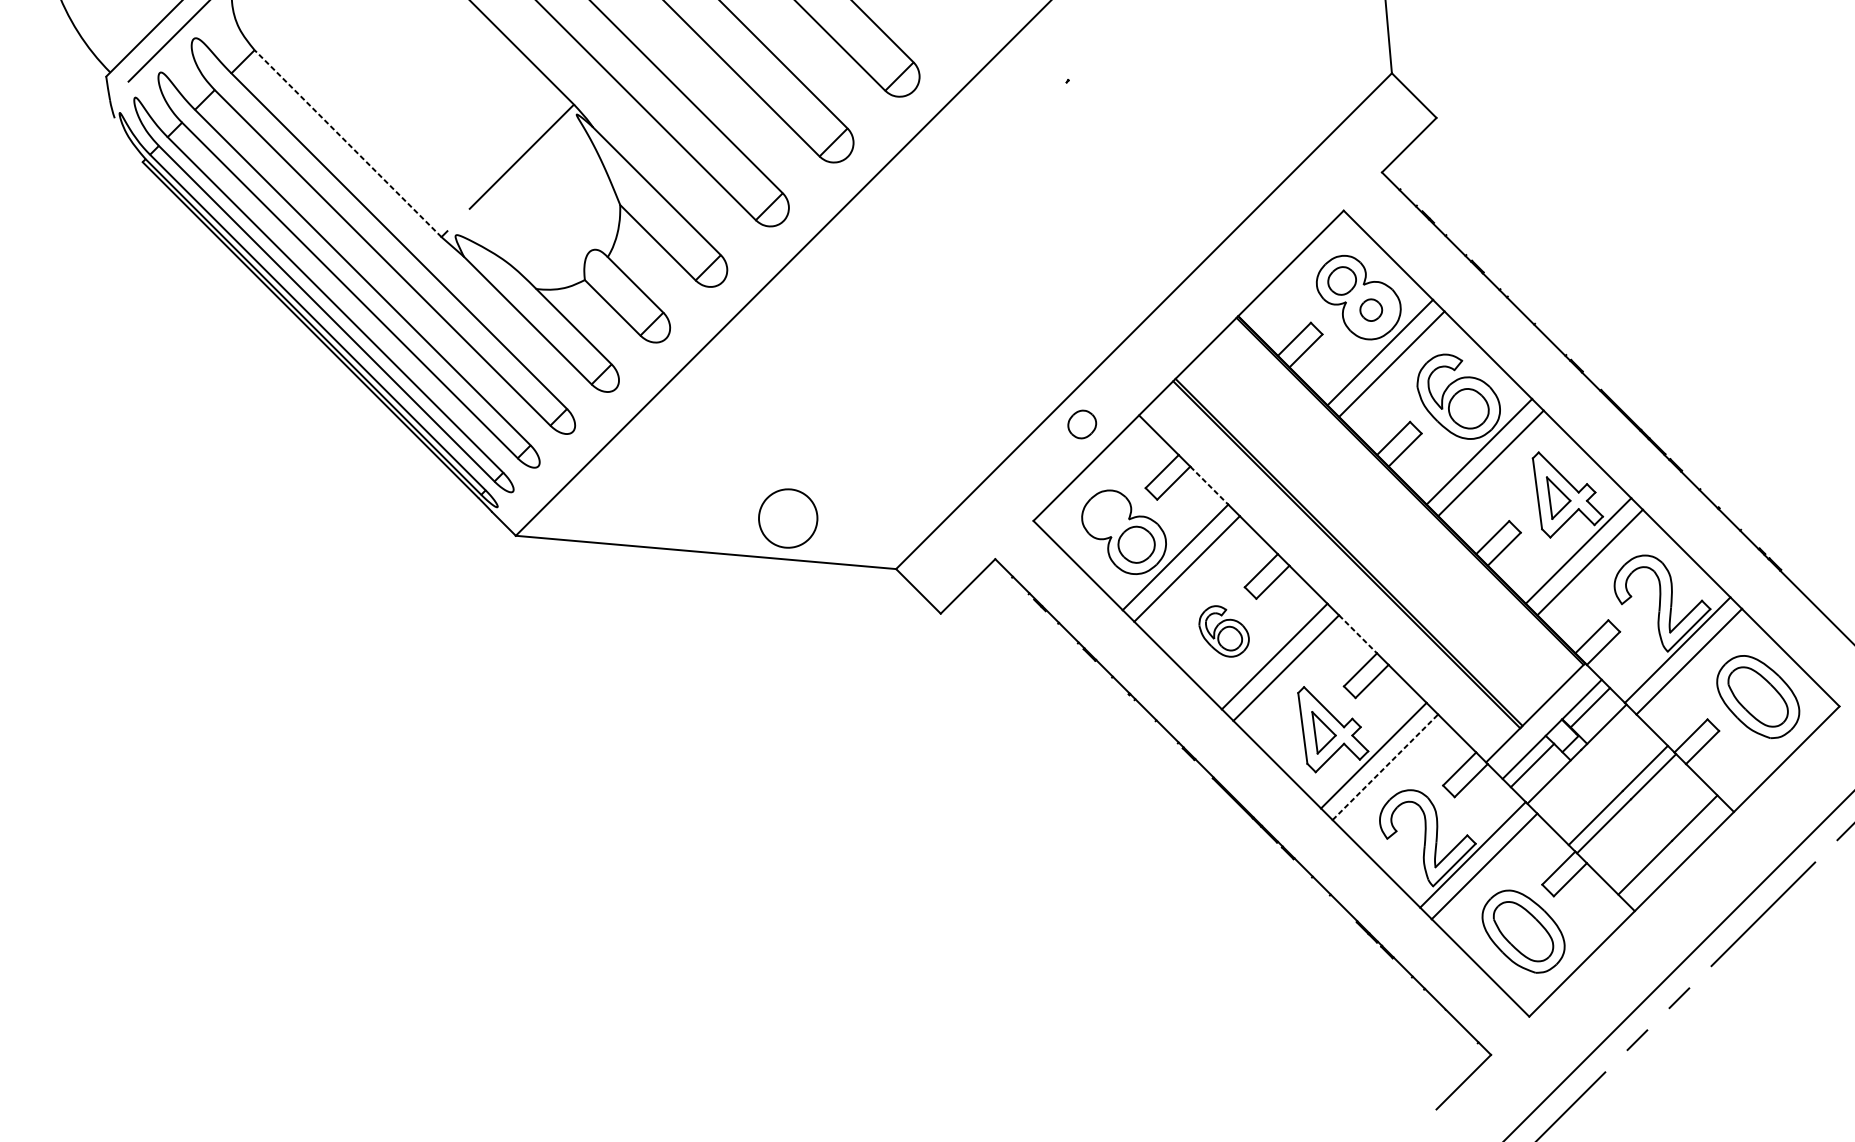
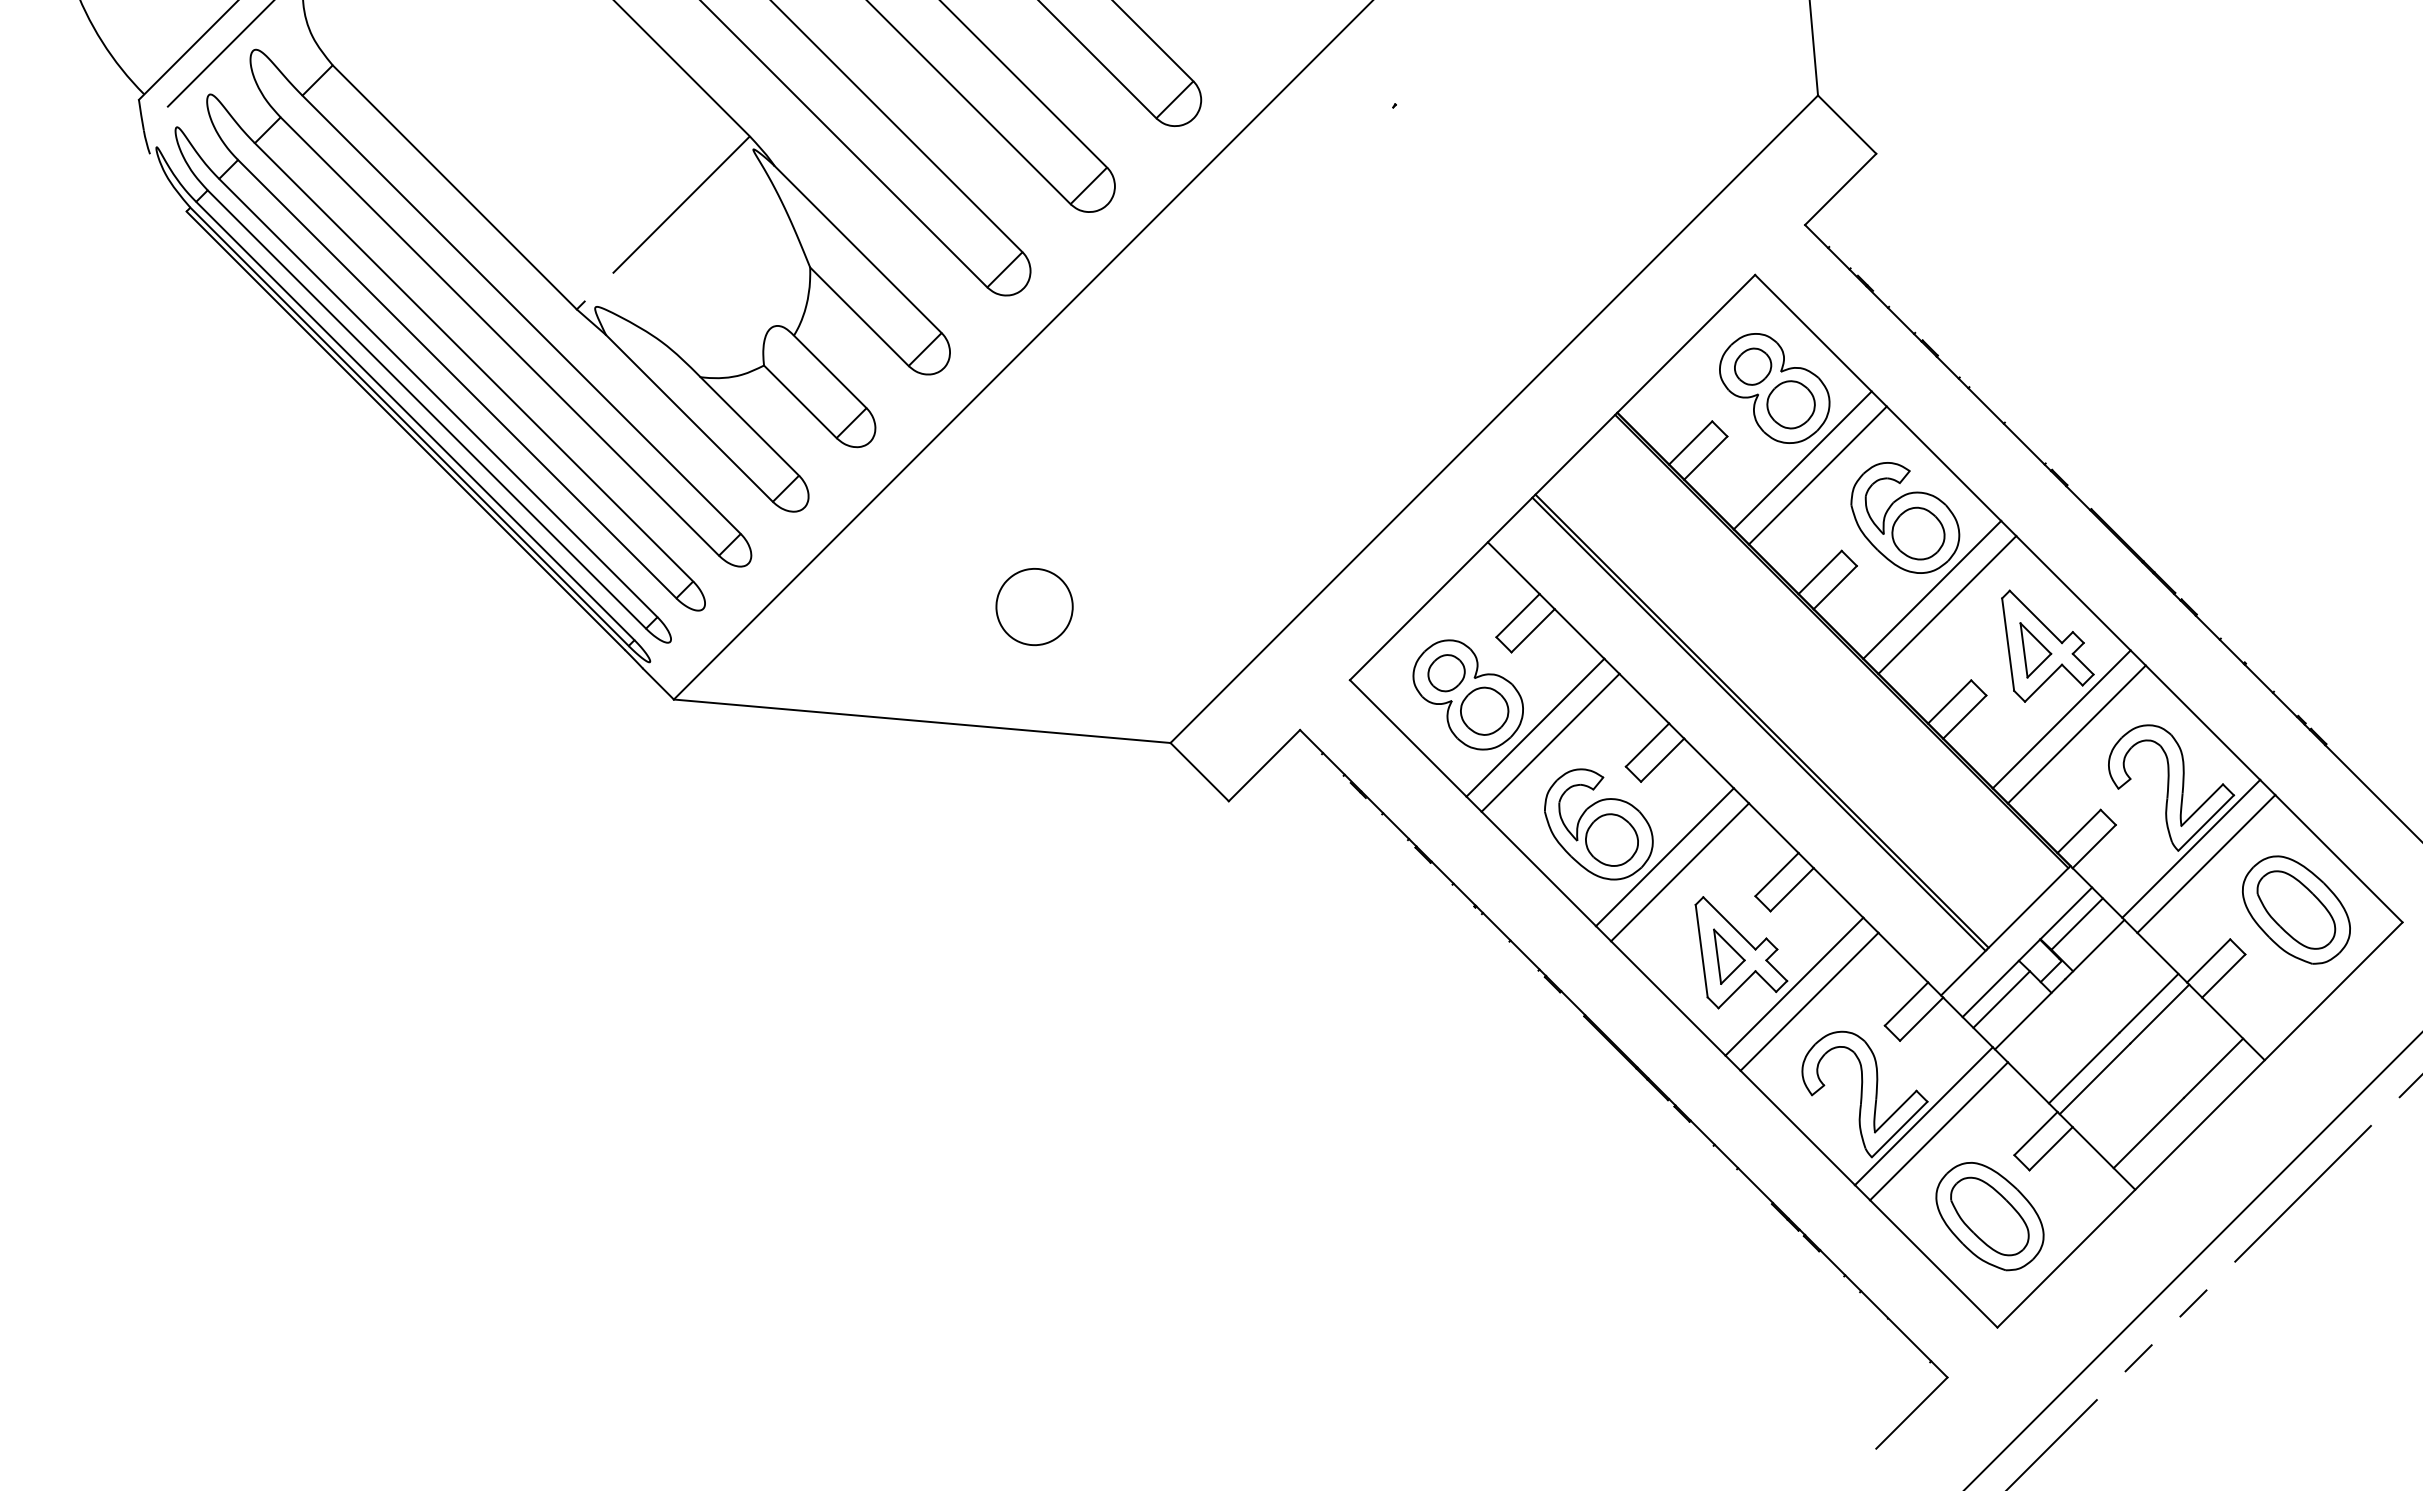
line: (347, 143) -> (454, 187), dashed -> solid
part: (1370, 309) -> (1790, 404), size x1.67
part: (1082, 424) -> (1446, 673), moved
line: (1209, 486) -> (1579, 634), dashed -> solid
part: (788, 518) -> (1034, 607), moved
part: (1223, 631) -> (1598, 824), size x1.67
line: (1358, 634) -> (1774, 828), dashed -> solid
line: (1385, 767) -> (1809, 1001), dashed -> solid

